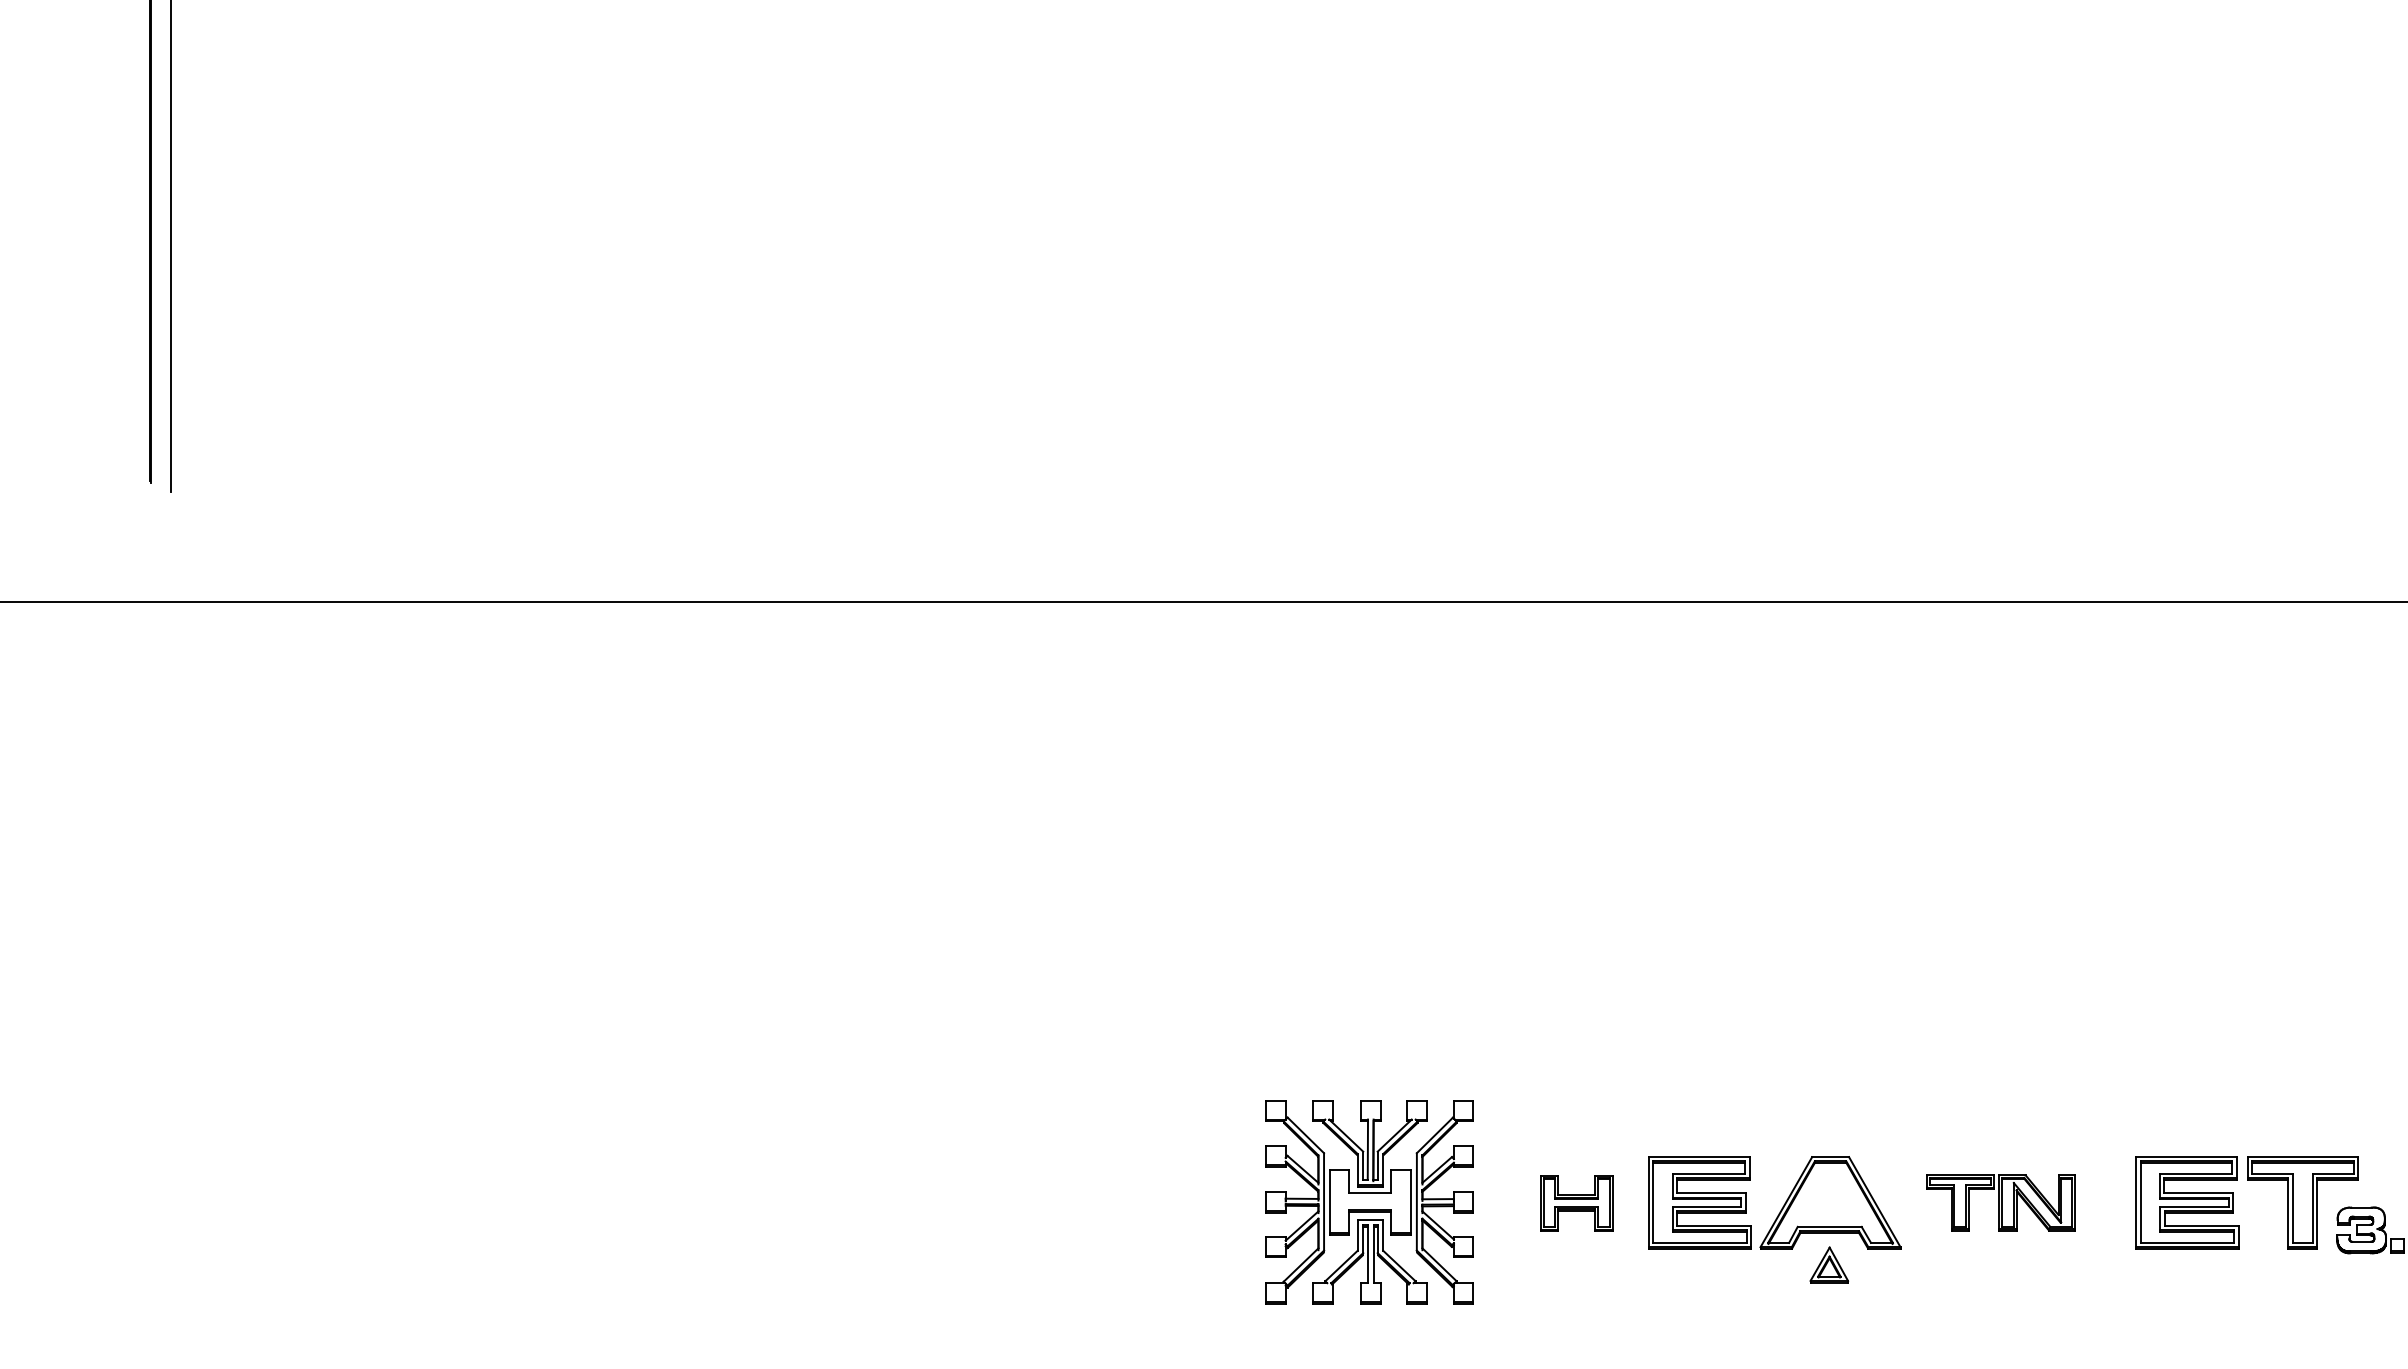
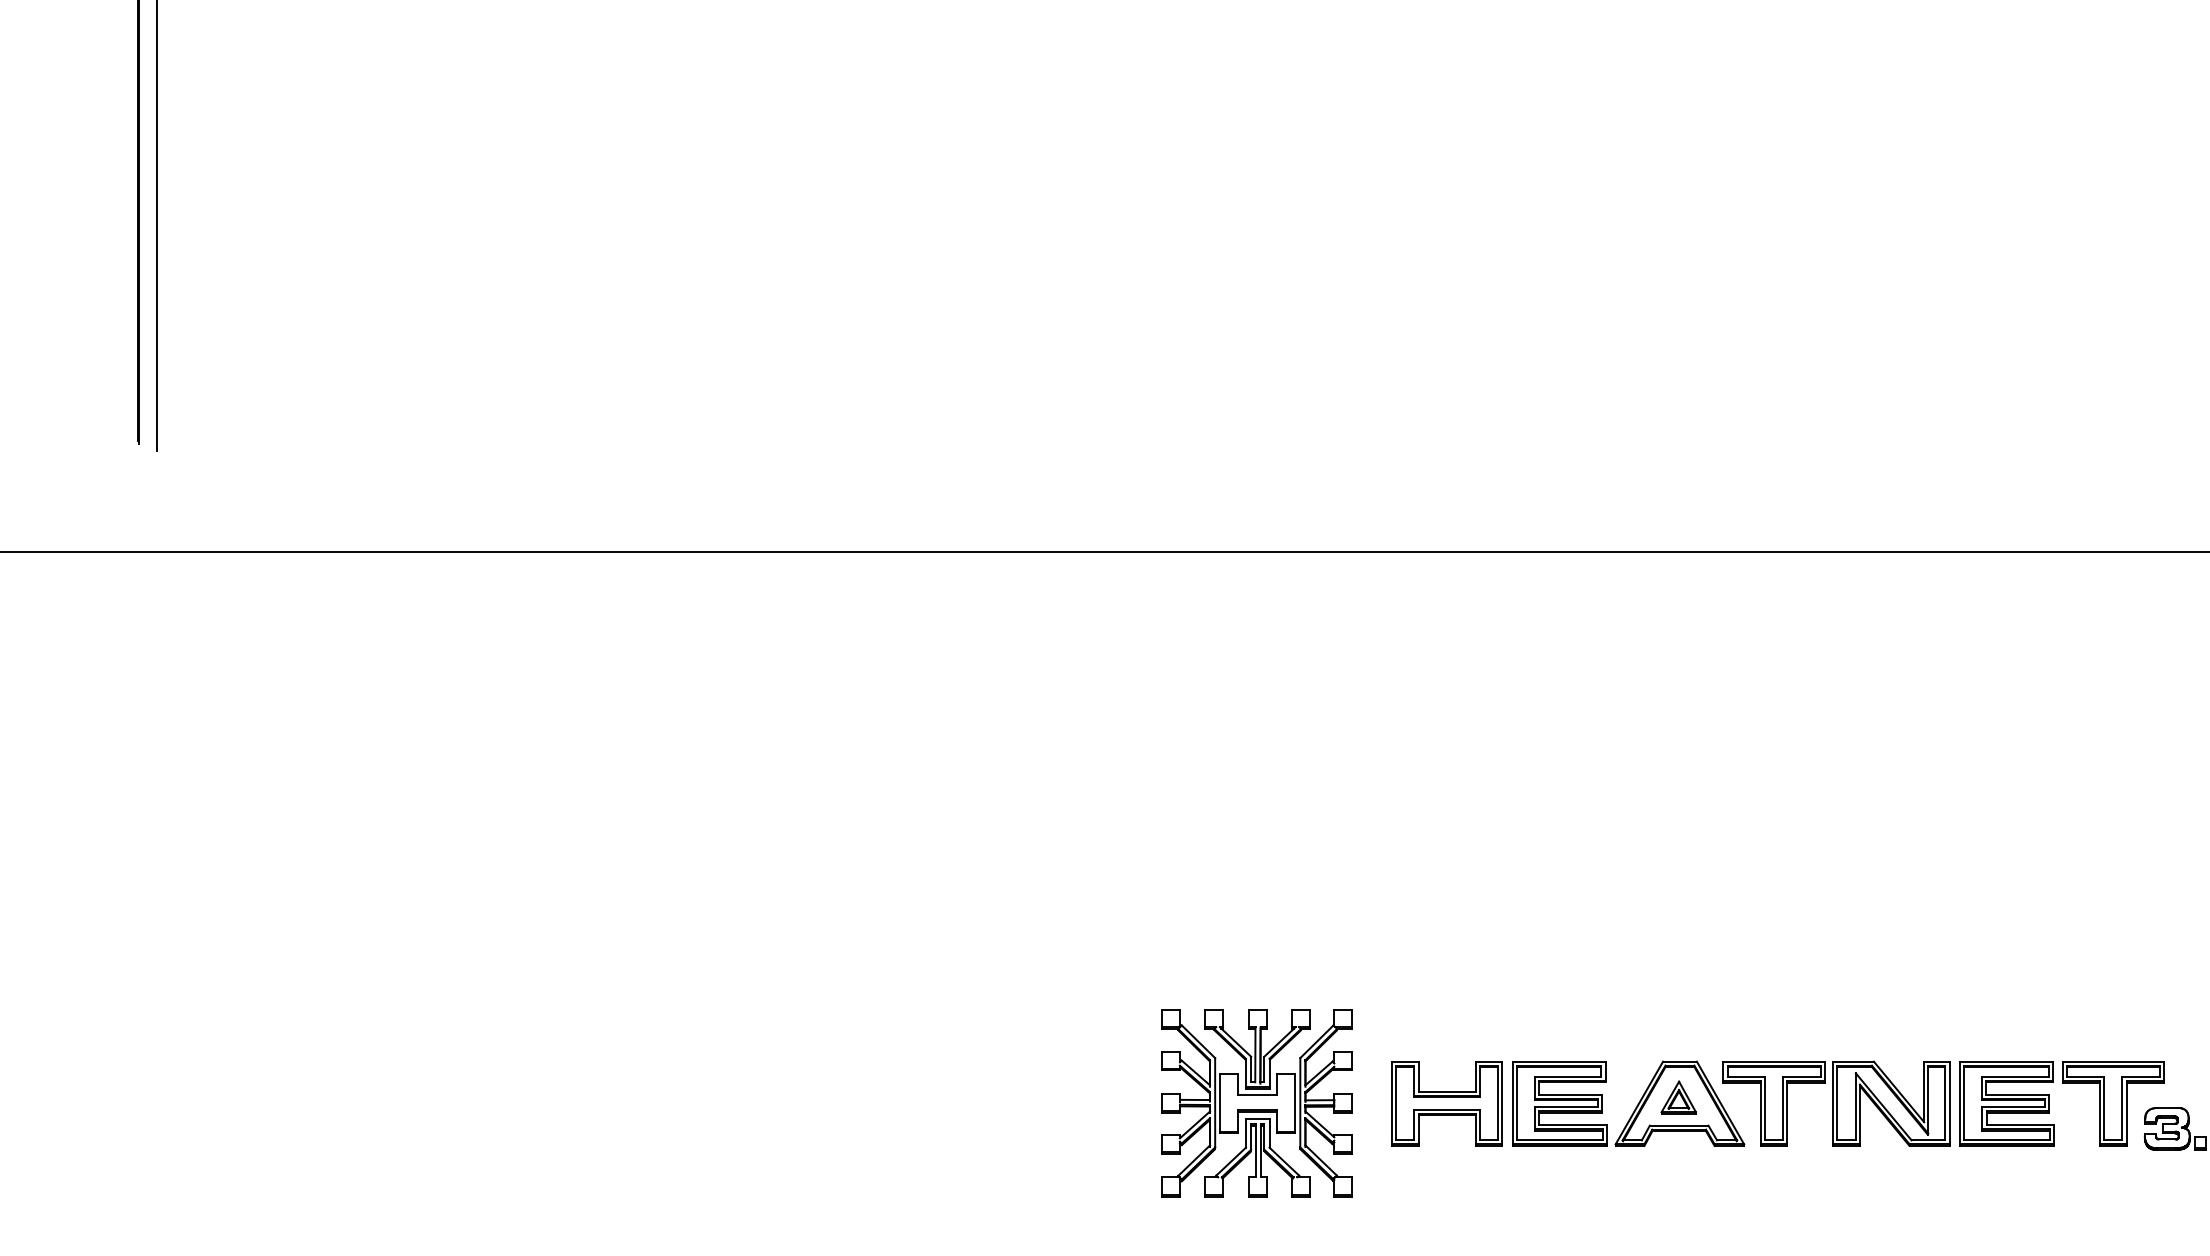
part: (1576, 1202) -> (1446, 1103), size x1.67
part: (2001, 1202) -> (1836, 1103), size x1.67
part: (1829, 1264) -> (1678, 1097), moved

